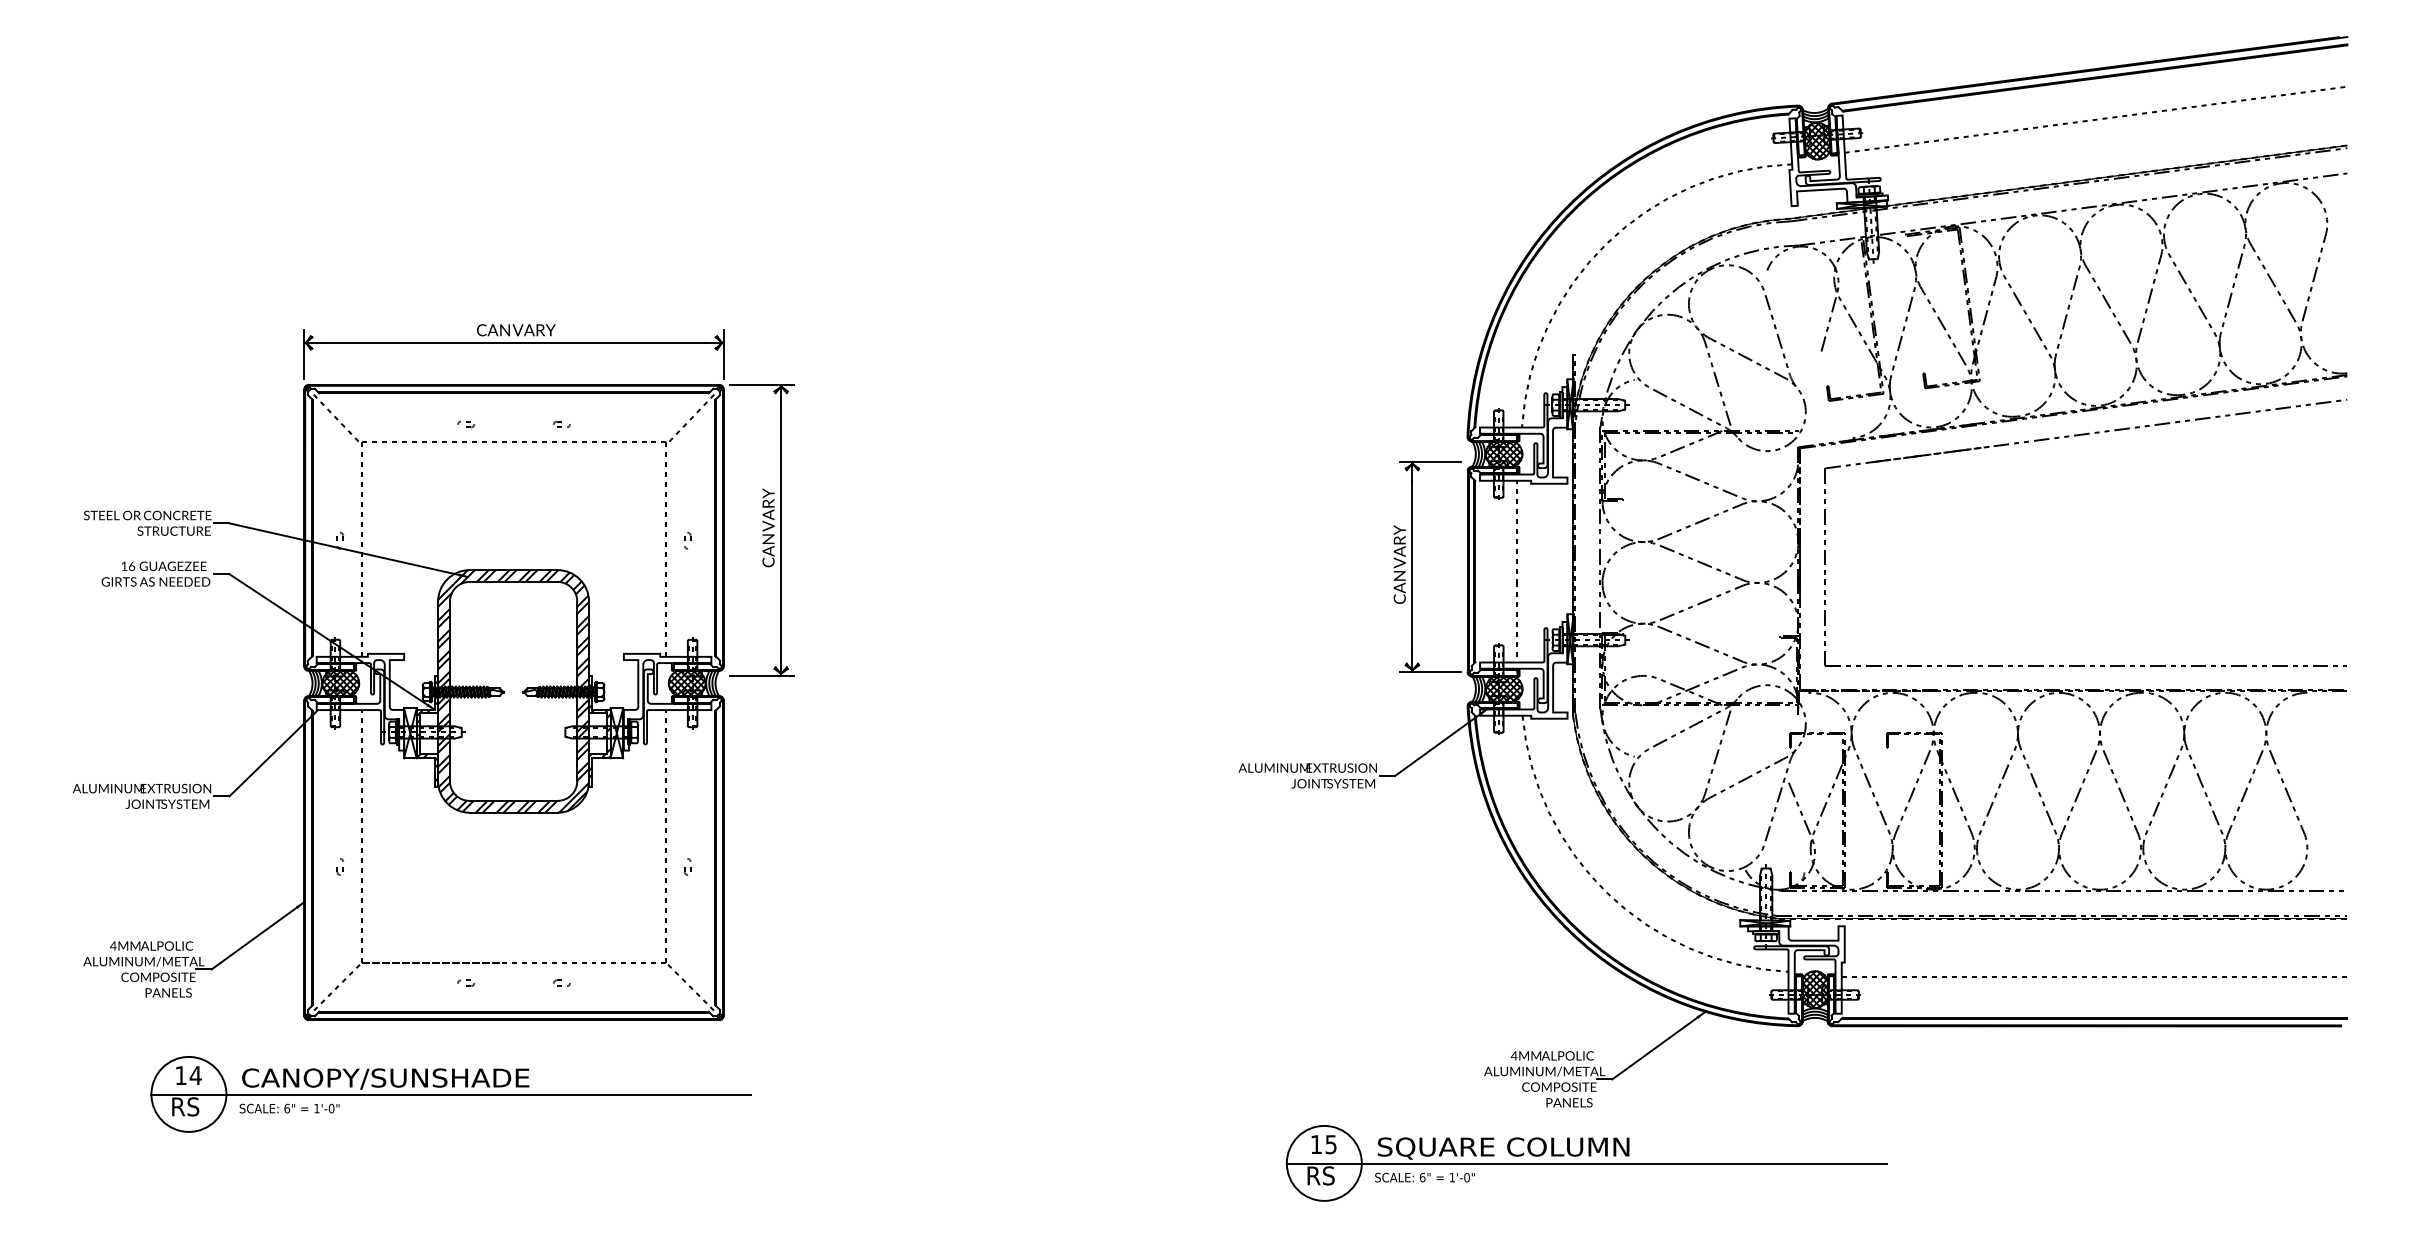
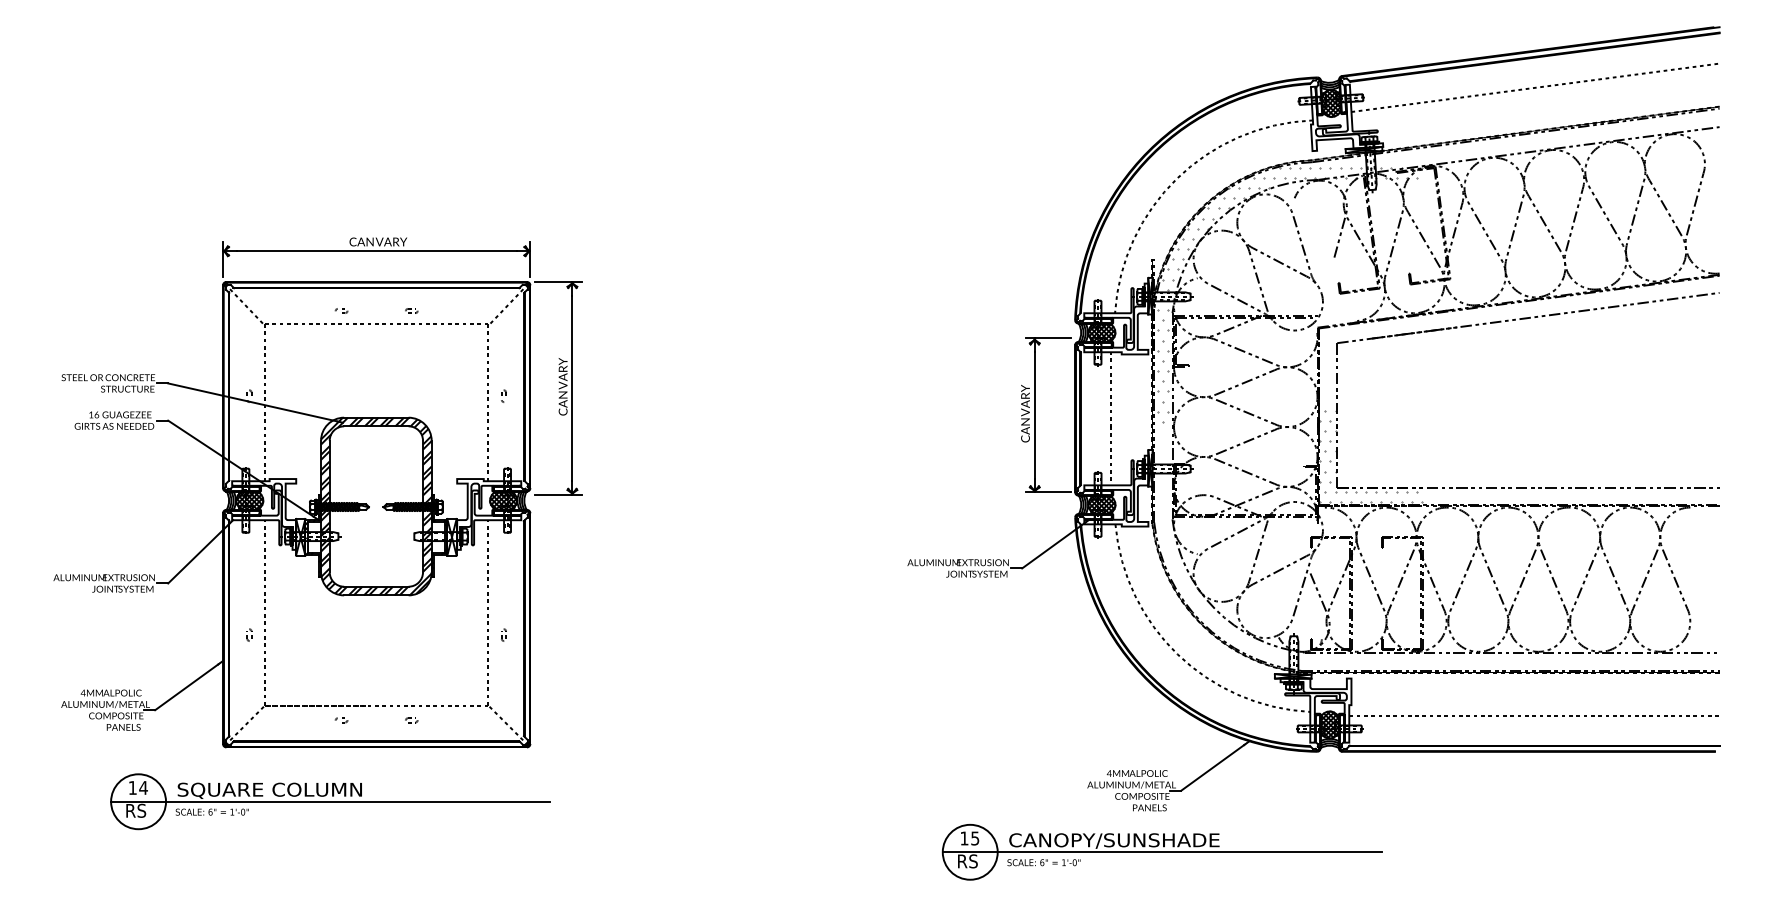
hatch: (1759, 401) -> (1289, 294), added
hatch: (1871, 622) -> (1371, 456), added
text: (385, 1079) -> (282, 790), CANOPY/SUNSHADE -> SQUARE COLUMN
text: (1520, 1148) -> (1113, 841), SQUARE COLUMN -> CANOPY/SUNSHADE

